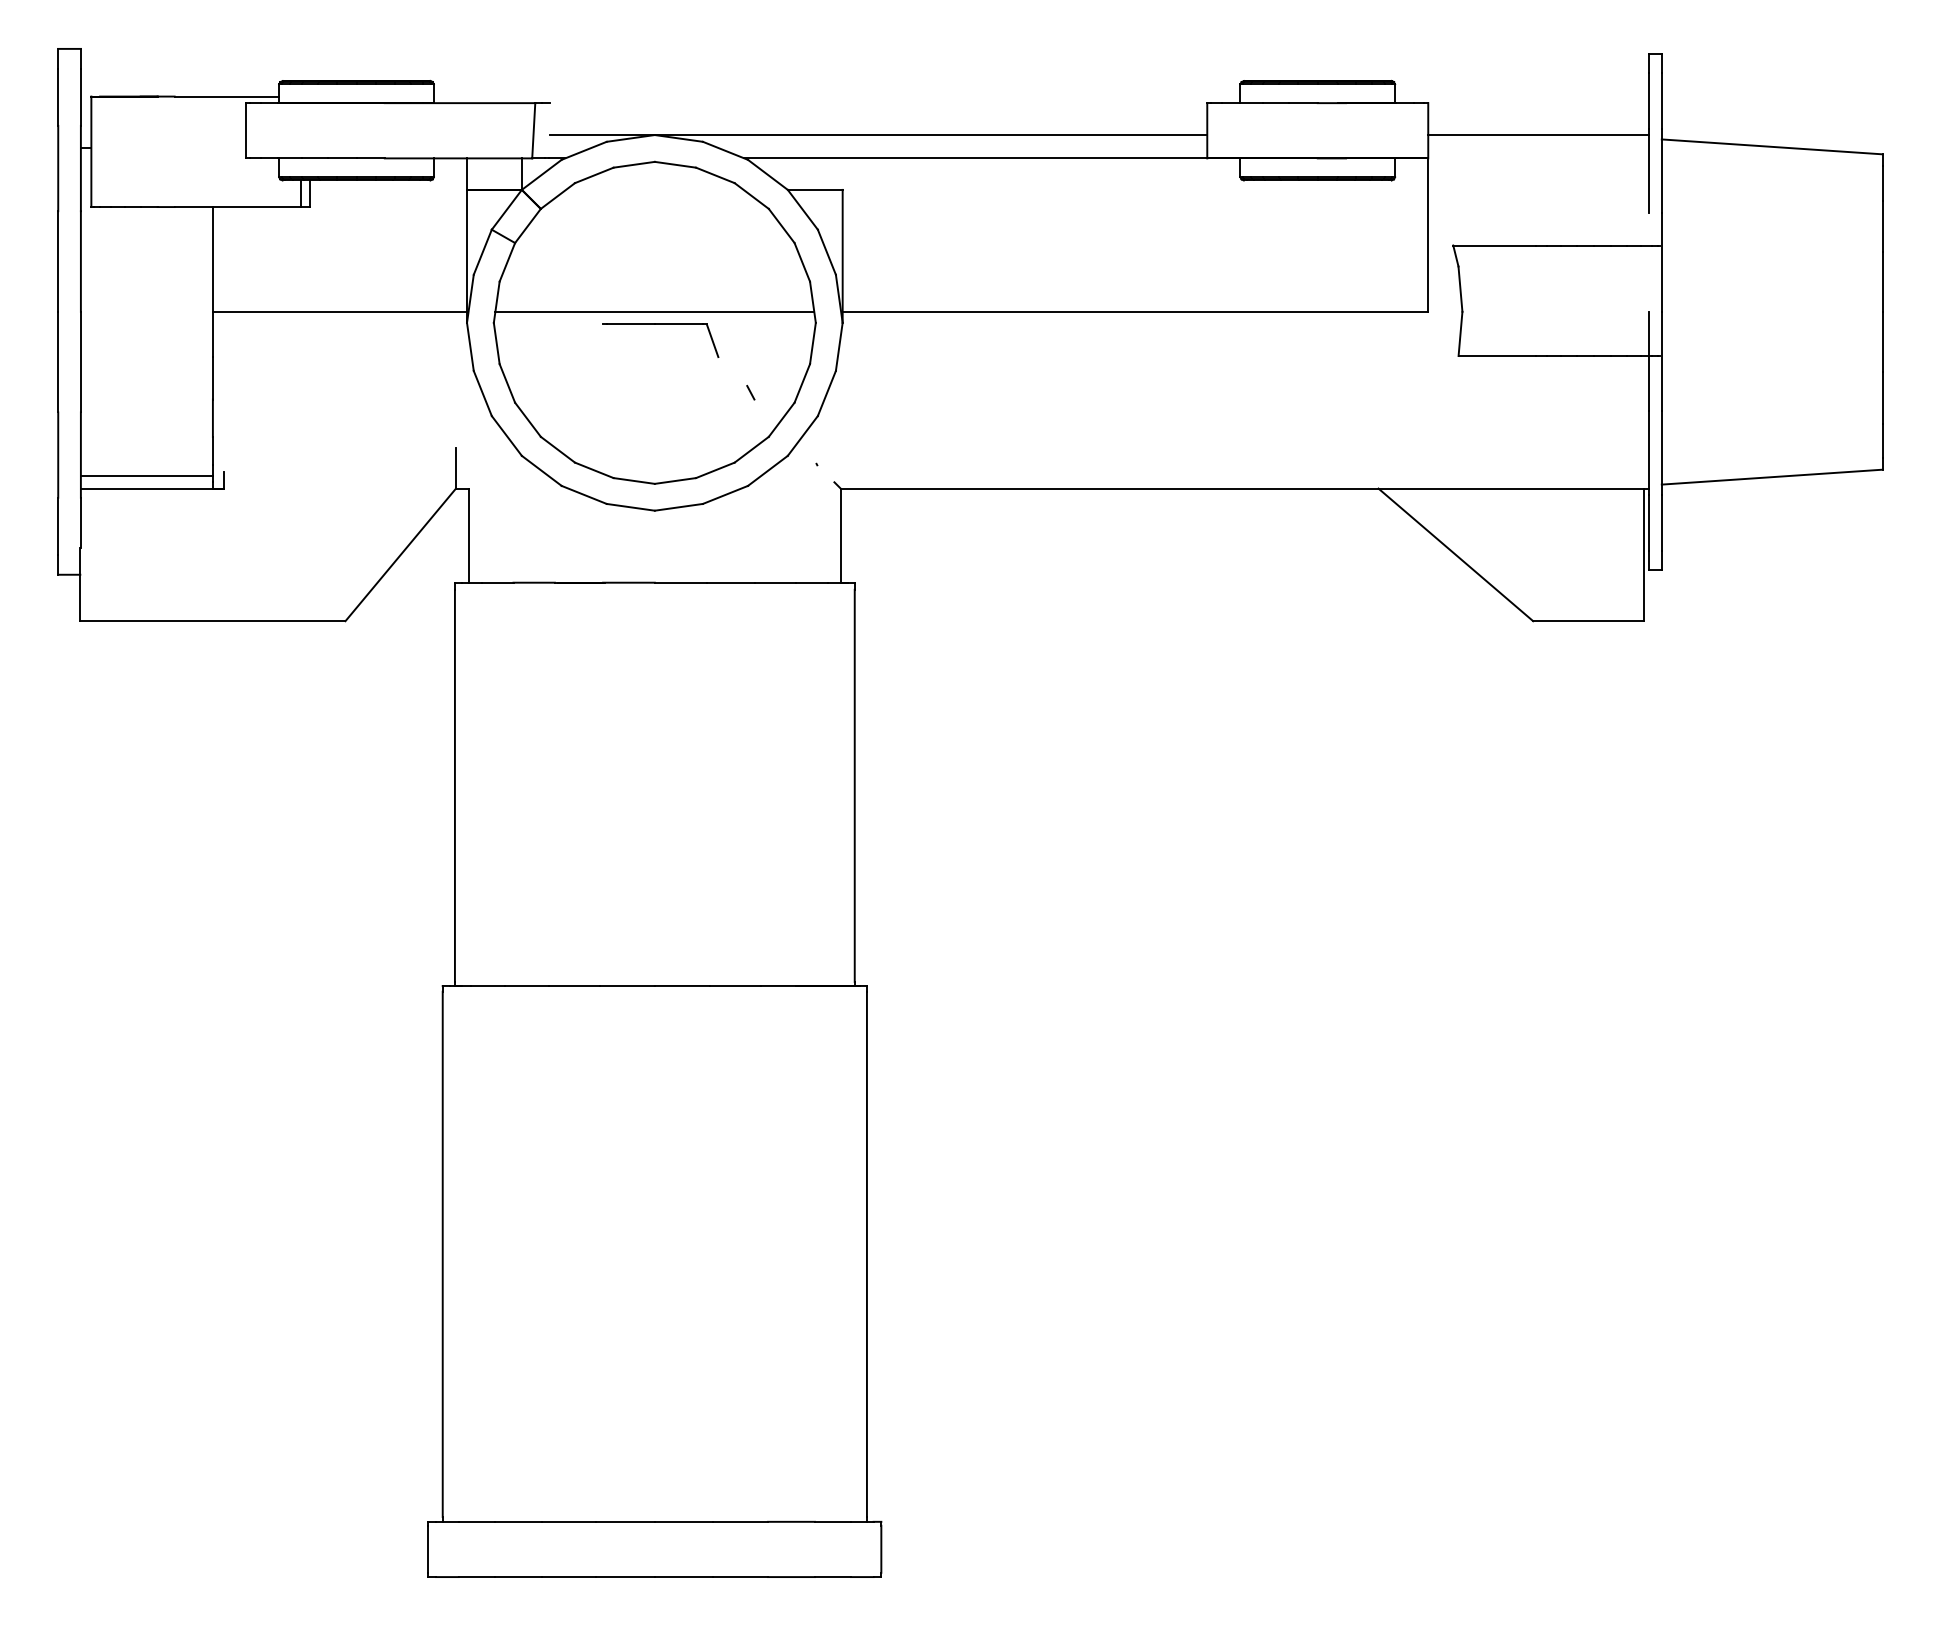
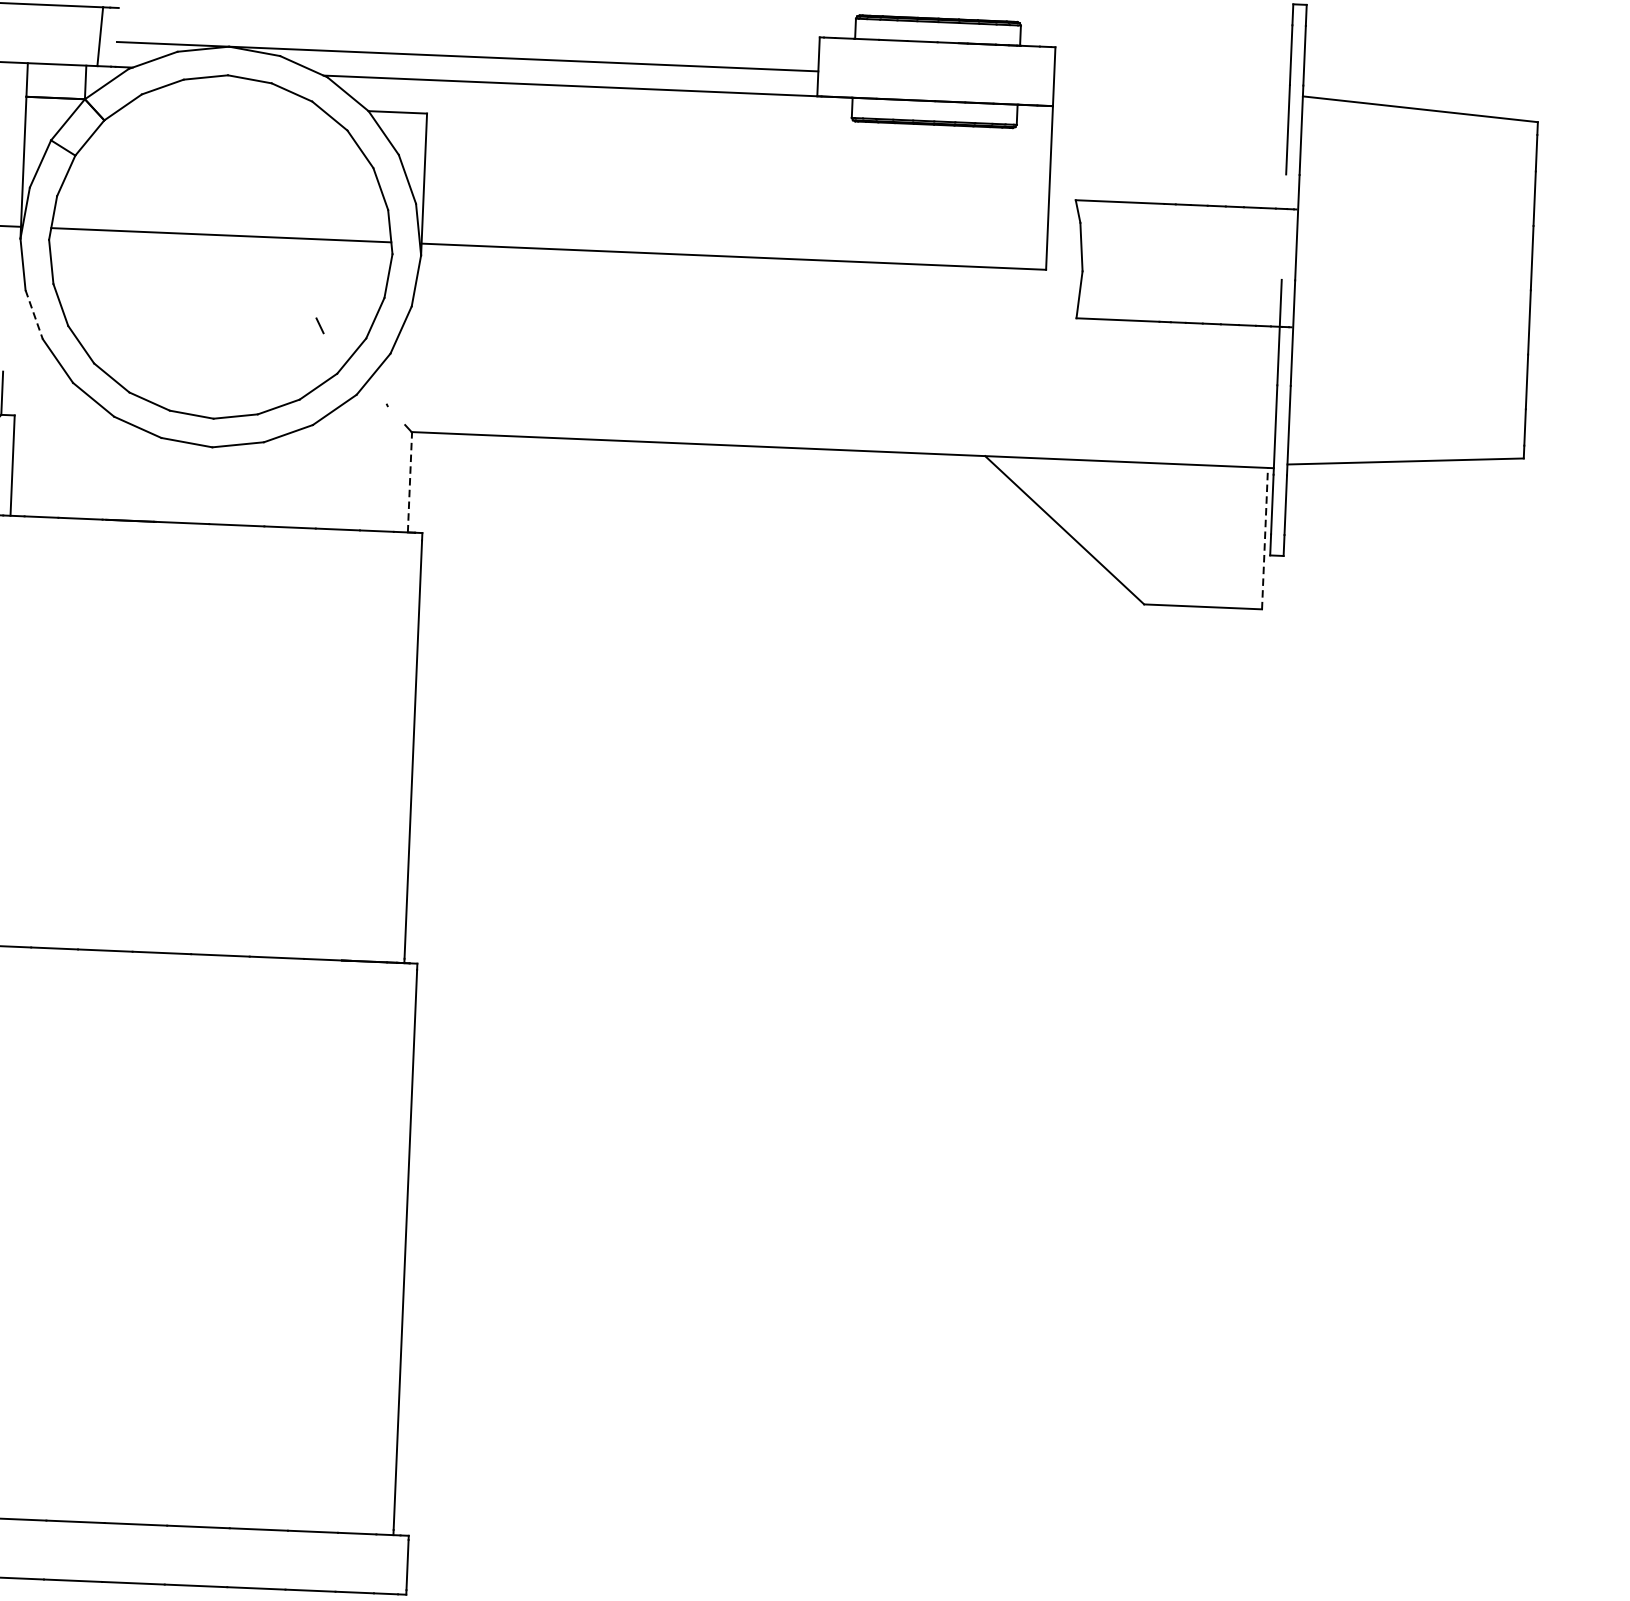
line: (1538, 135) -> (1171, 86), removed
part: (660, 324) -> (226, 248), removed
line: (482, 393) -> (33, 314), solid -> dashed
line: (841, 535) -> (410, 482), solid -> dashed
line: (1643, 554) -> (1264, 538), solid -> dashed

